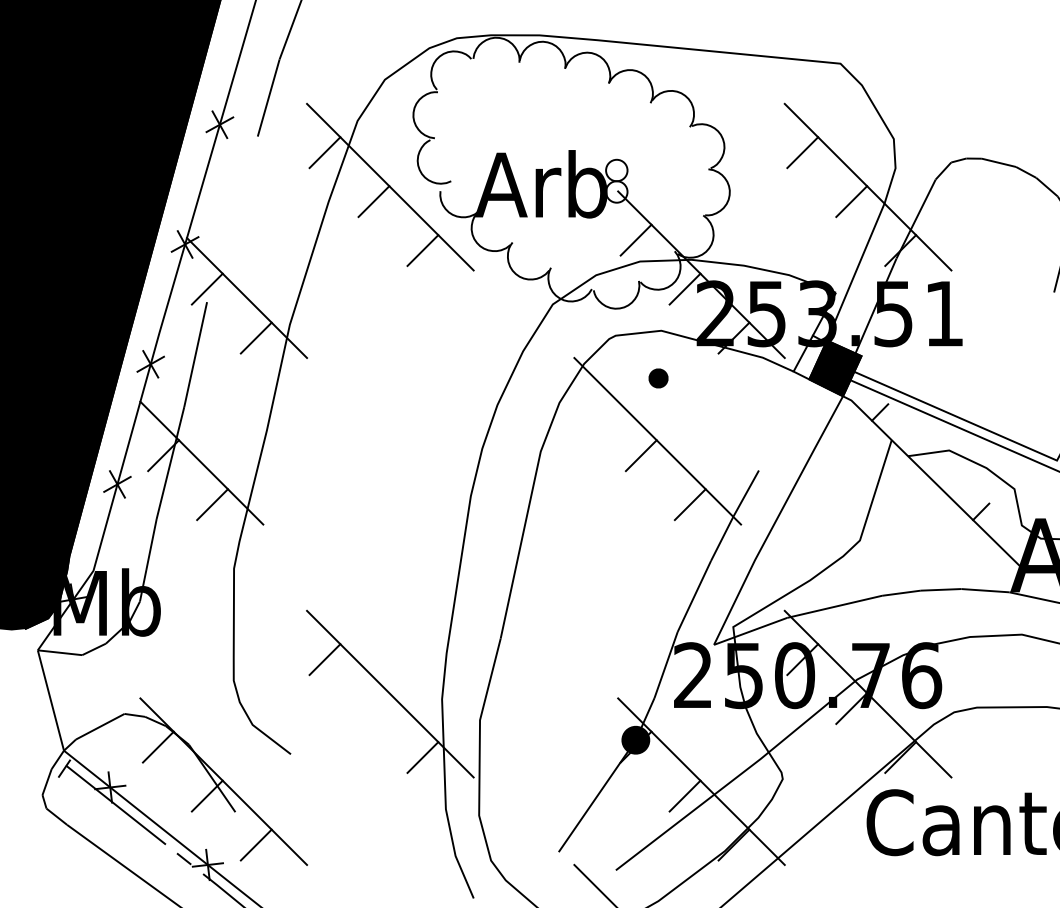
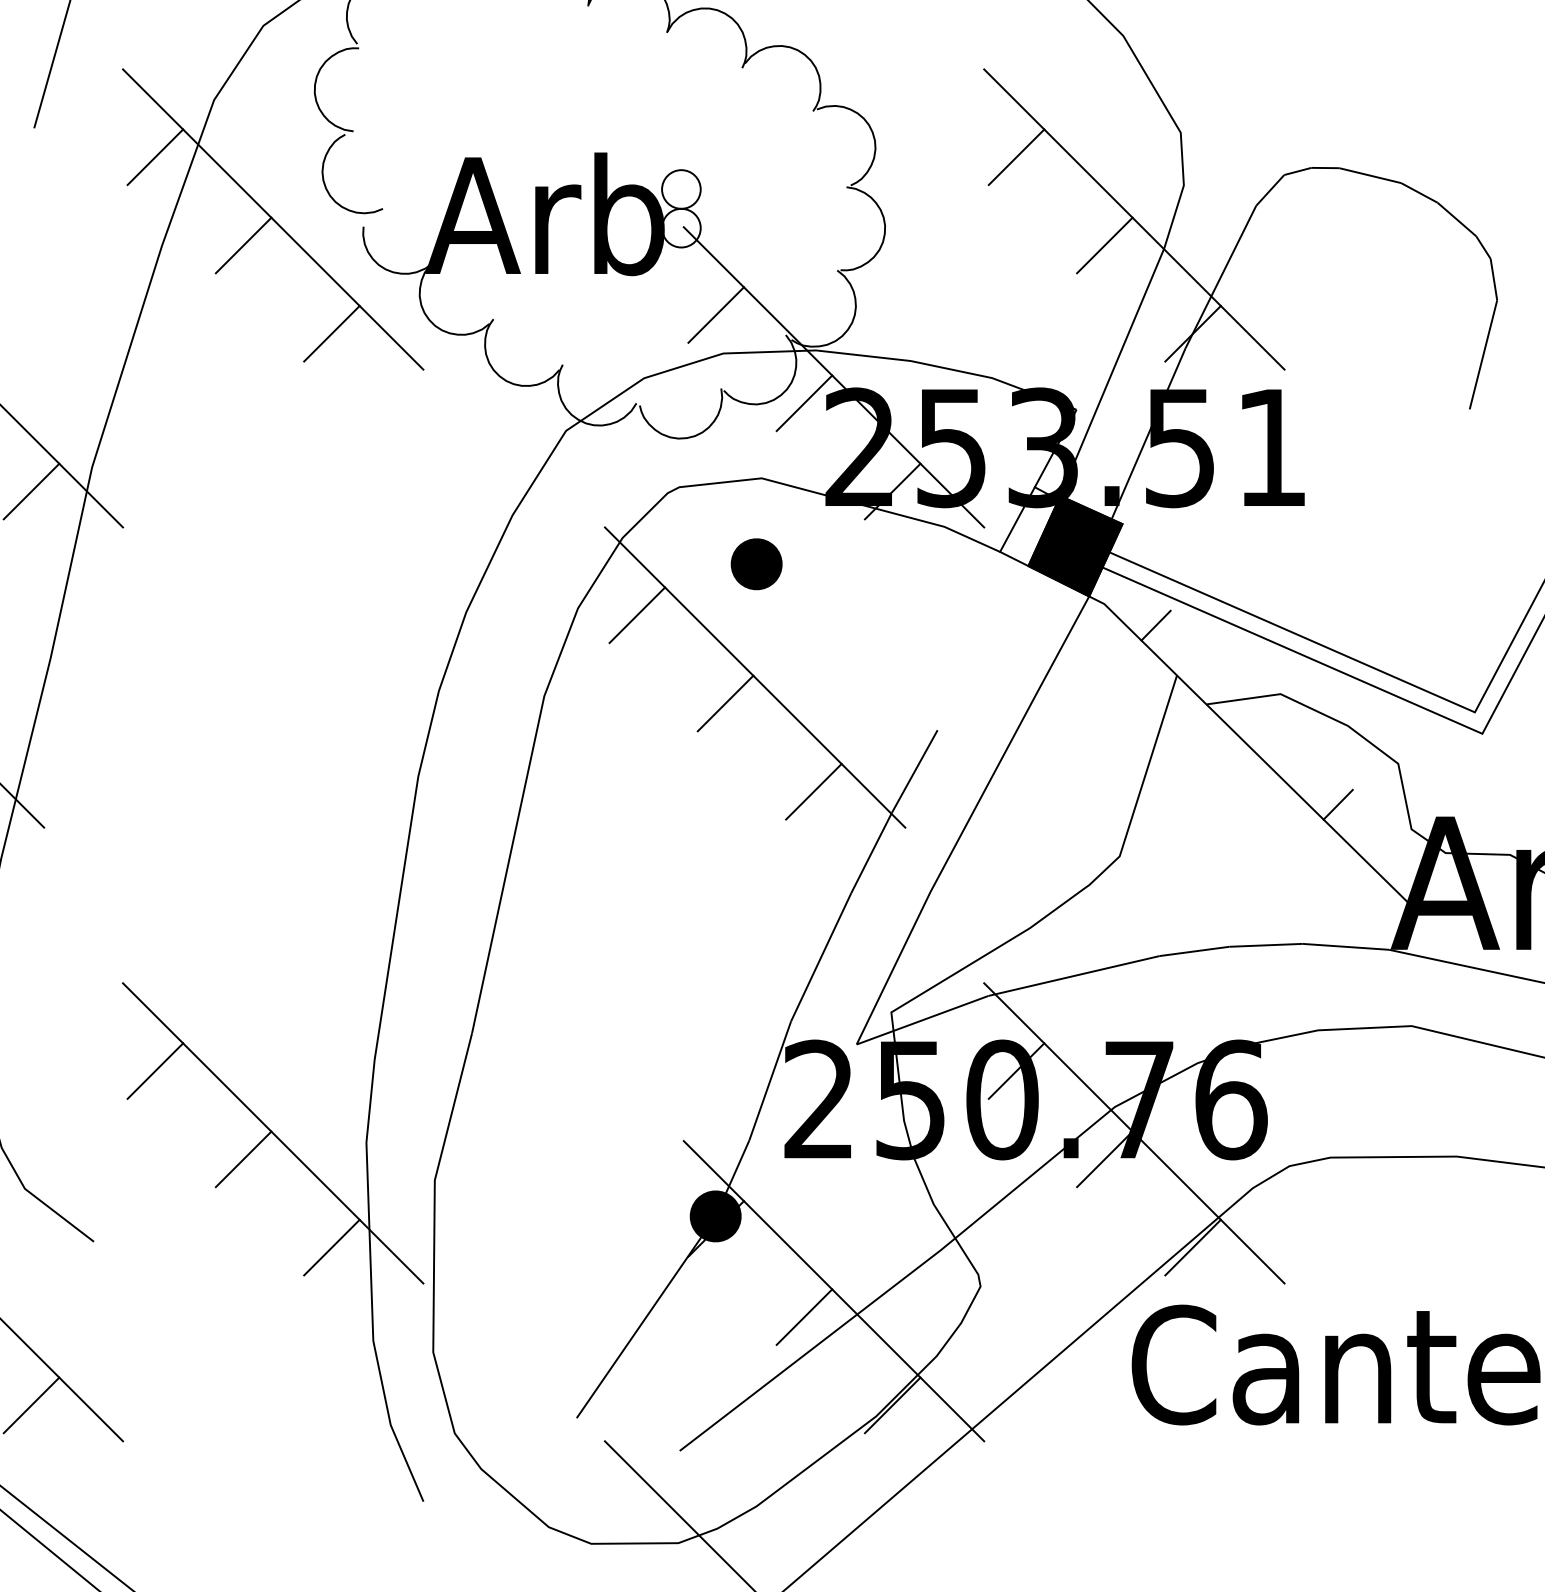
part: (658, 378) -> (756, 564), size x1.43
line: (591, 406) -> (635, 614), added
line: (373, 708) -> (242, 1159), added

